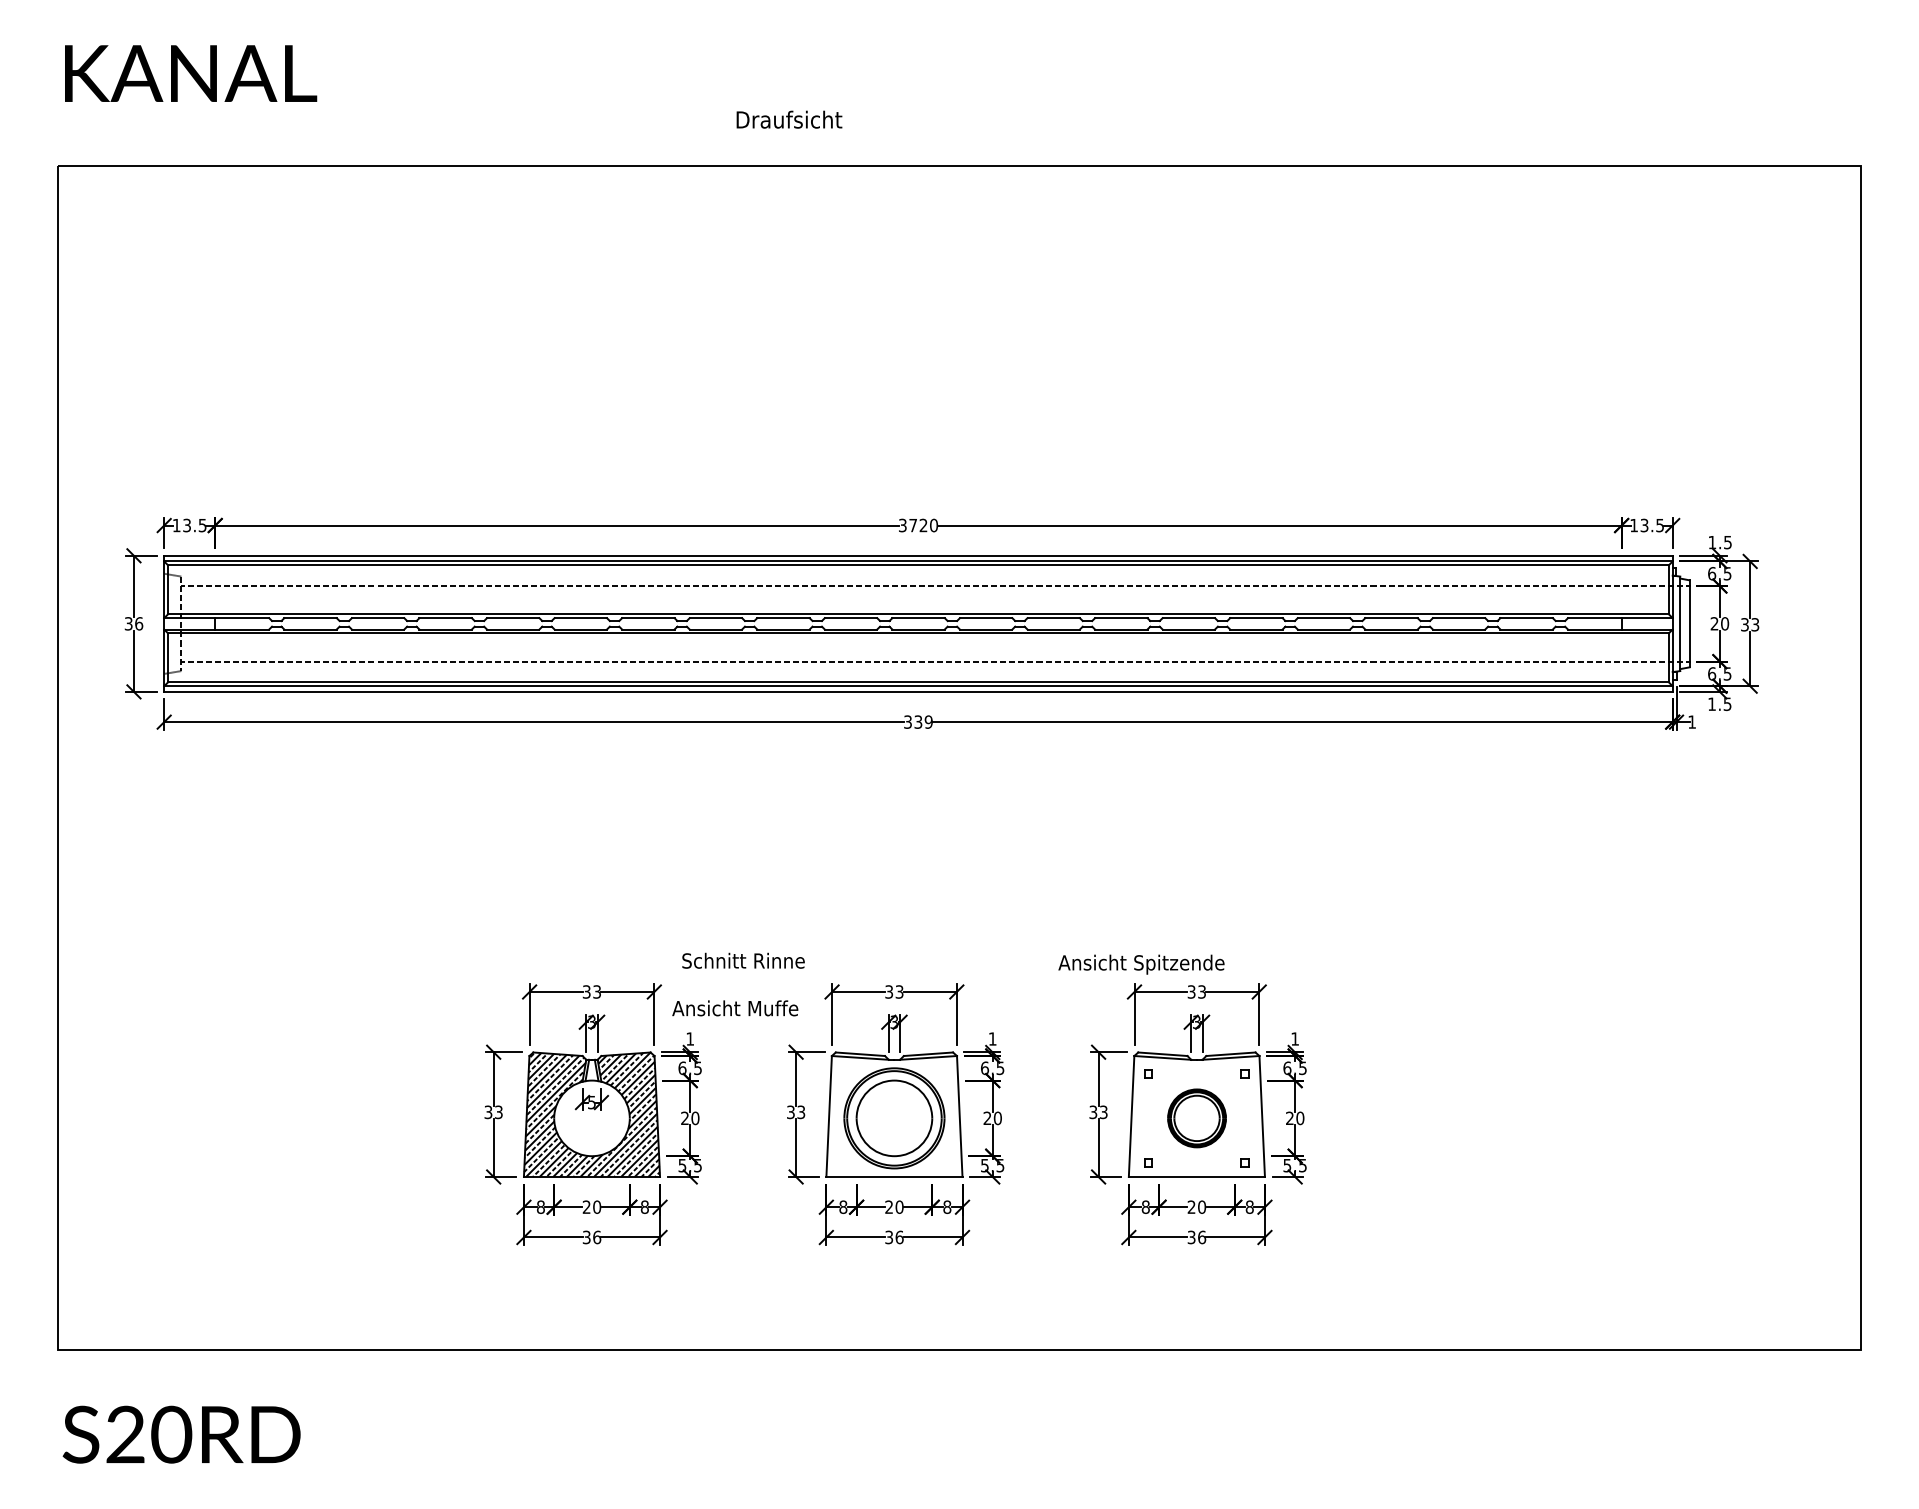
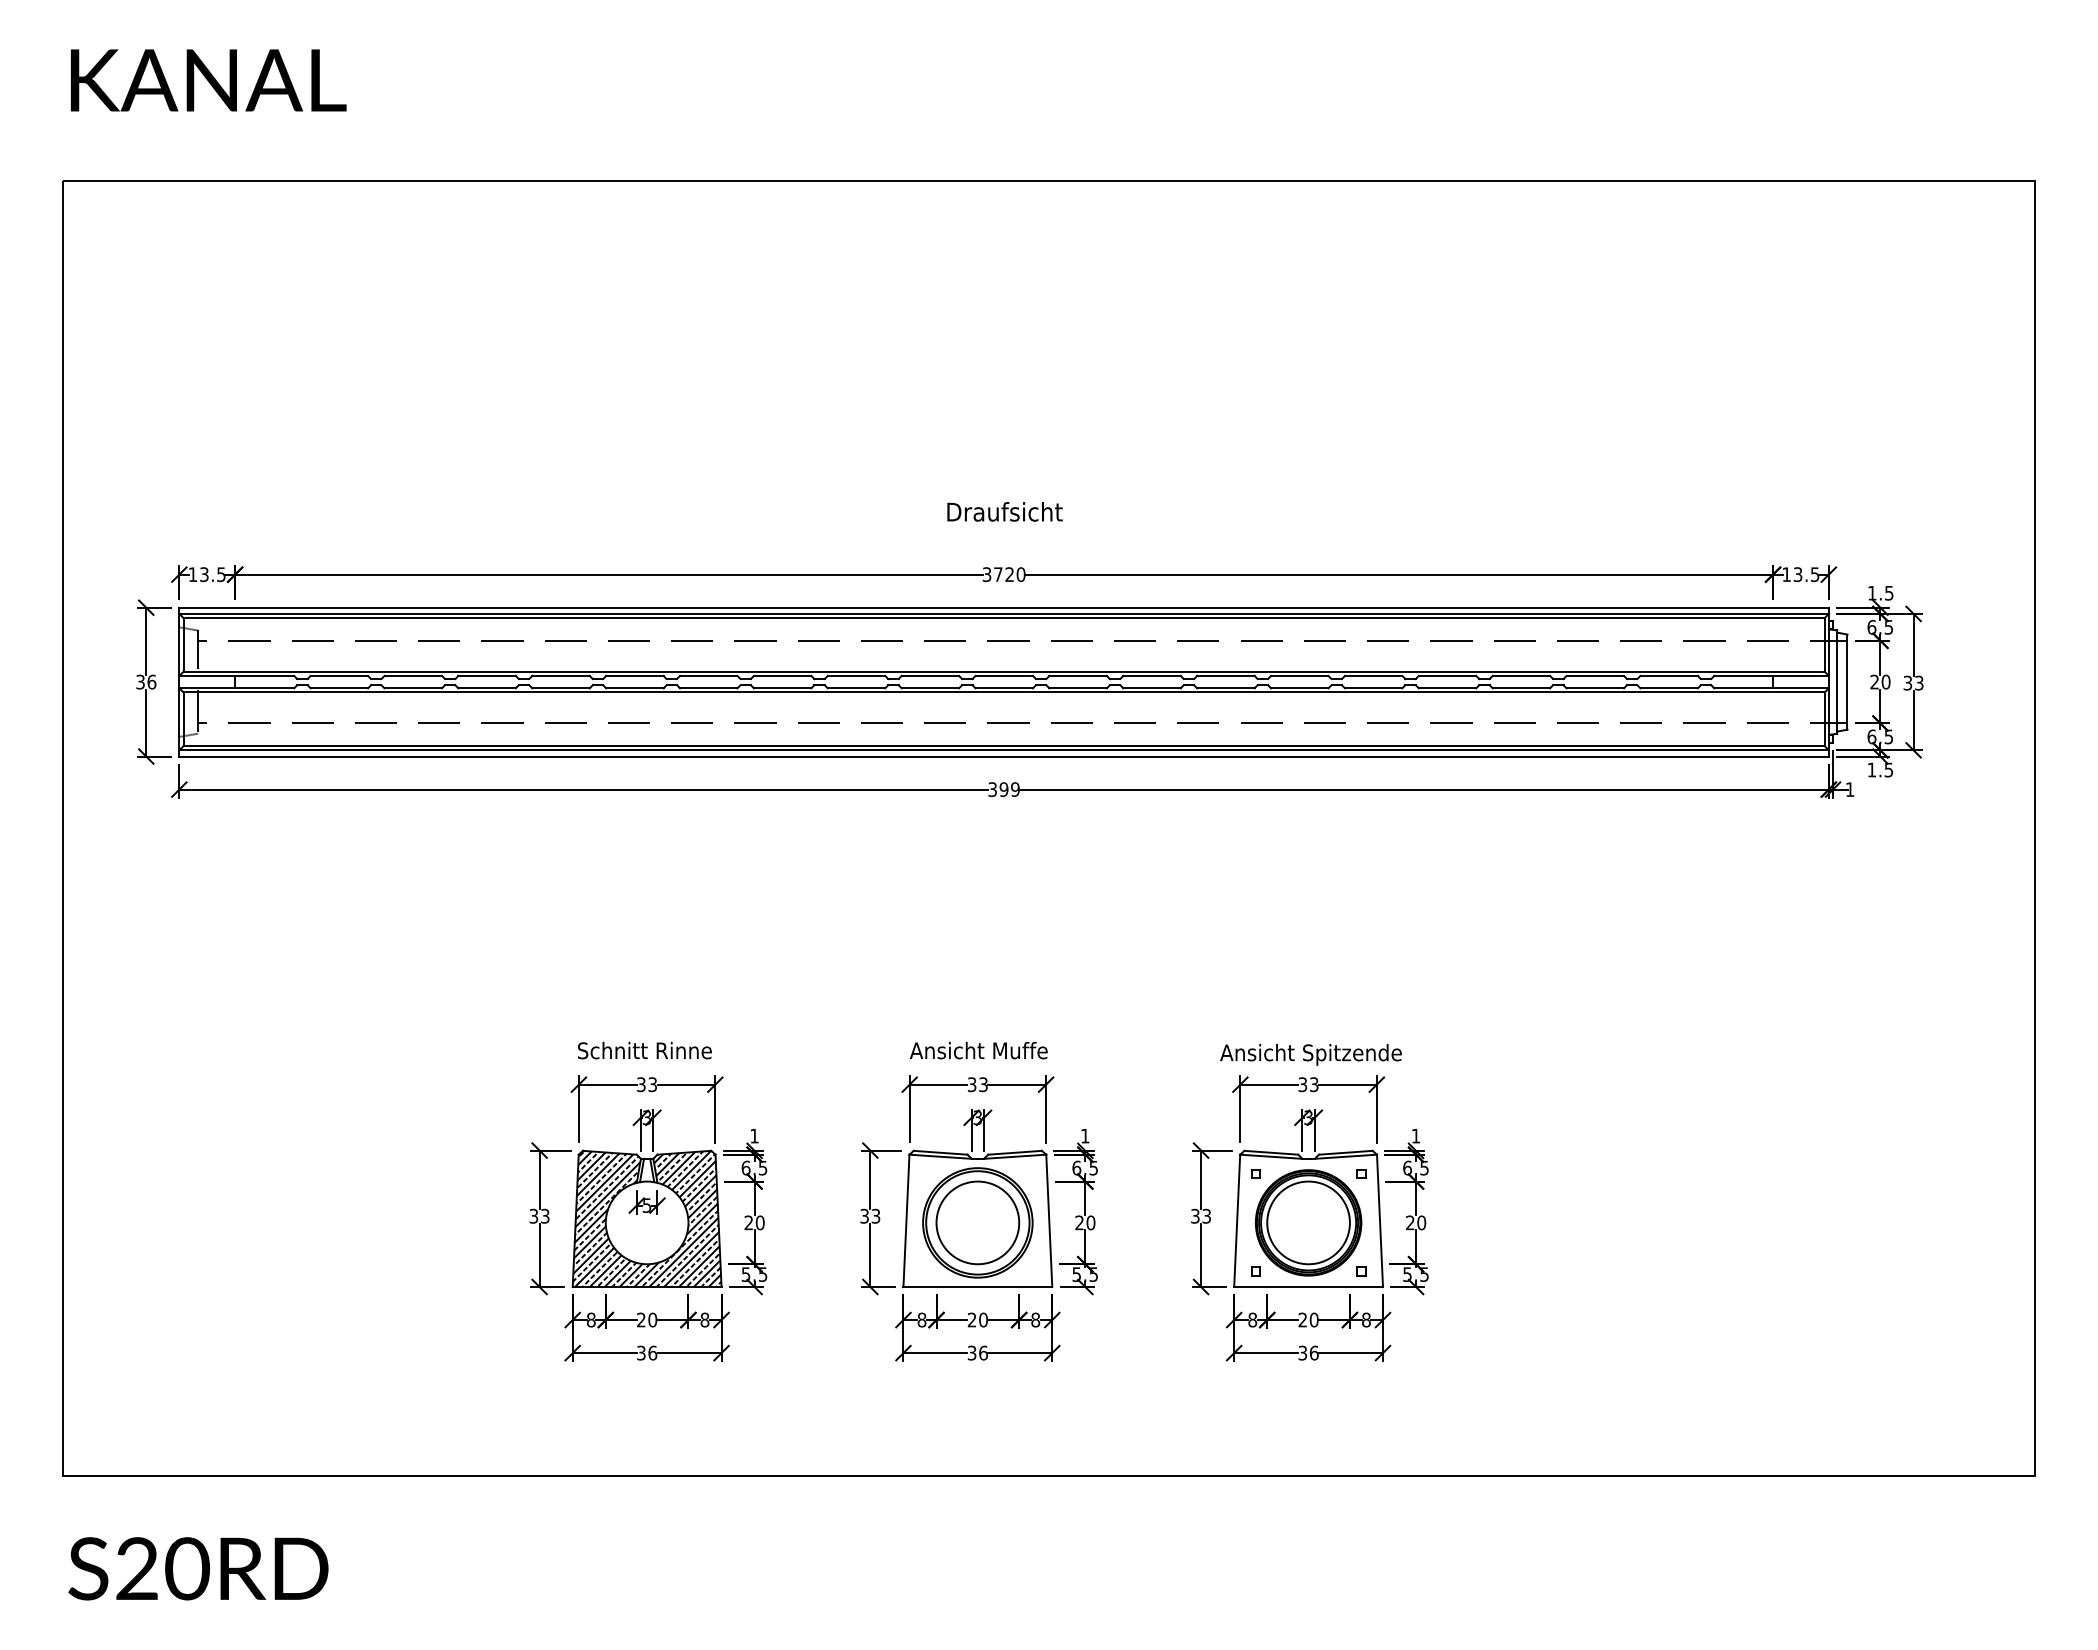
text: (788, 119) -> (1004, 511), moved
text: (917, 722) -> (1003, 789), 339 -> 399
text: (743, 960) -> (644, 1050), moved
text: (1141, 964) -> (1310, 1054), moved
text: (734, 1008) -> (978, 1050), moved
part: (1196, 1118) -> (1308, 1222), size x1.67

